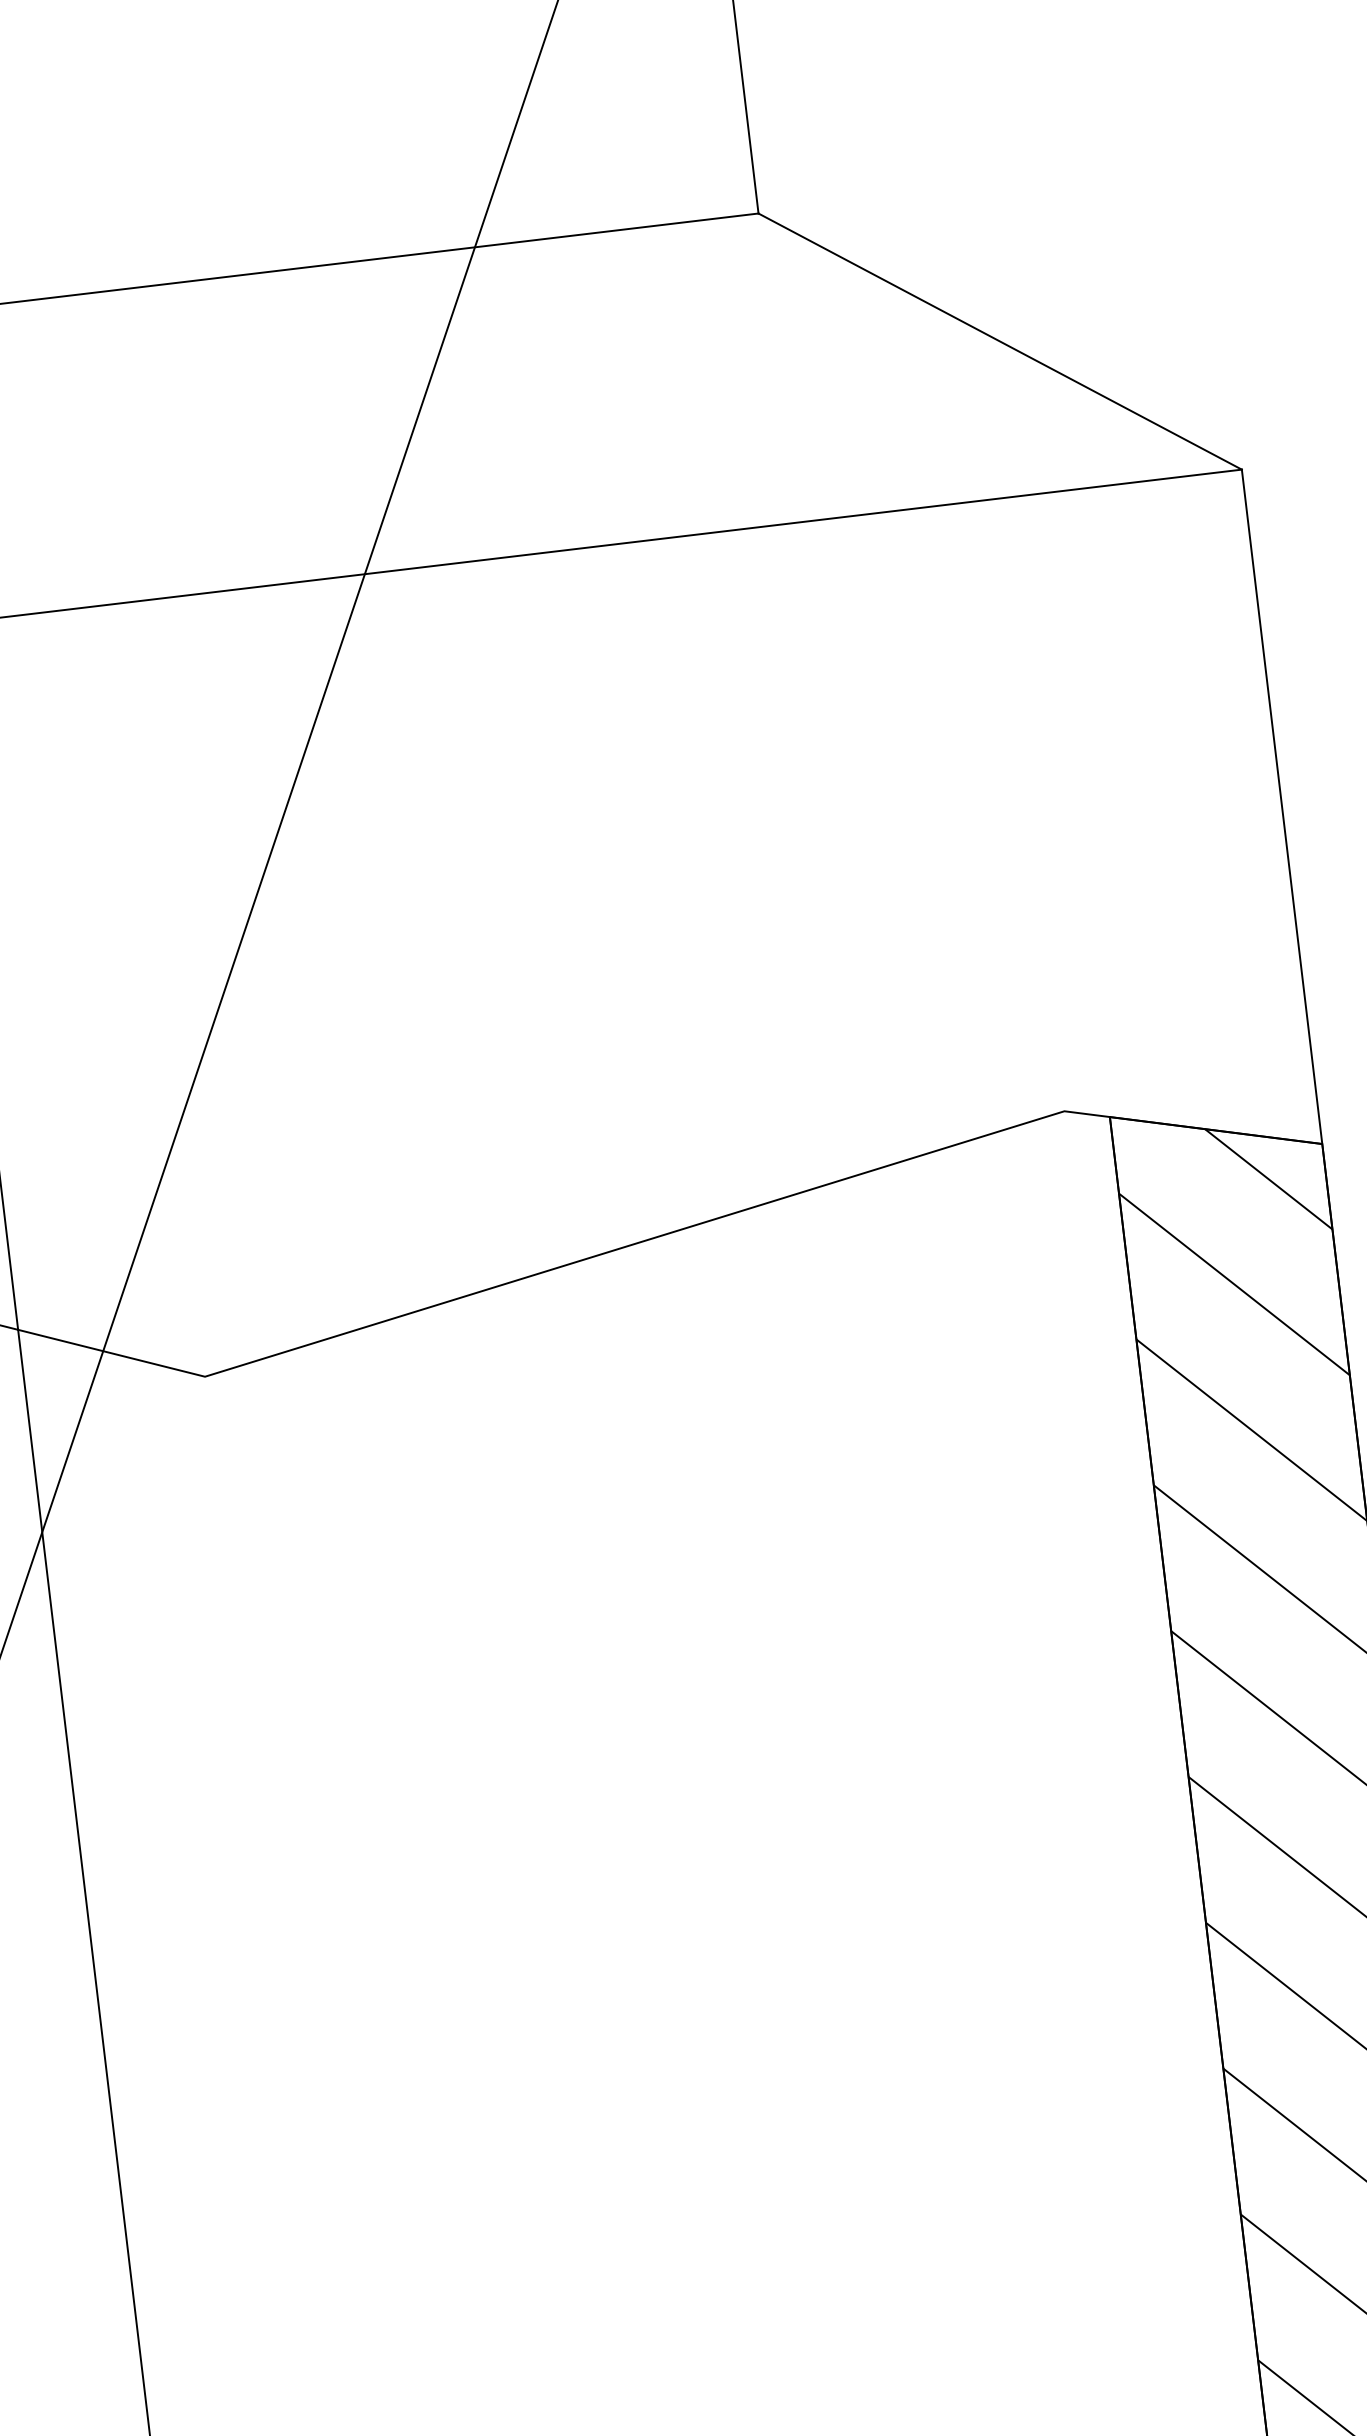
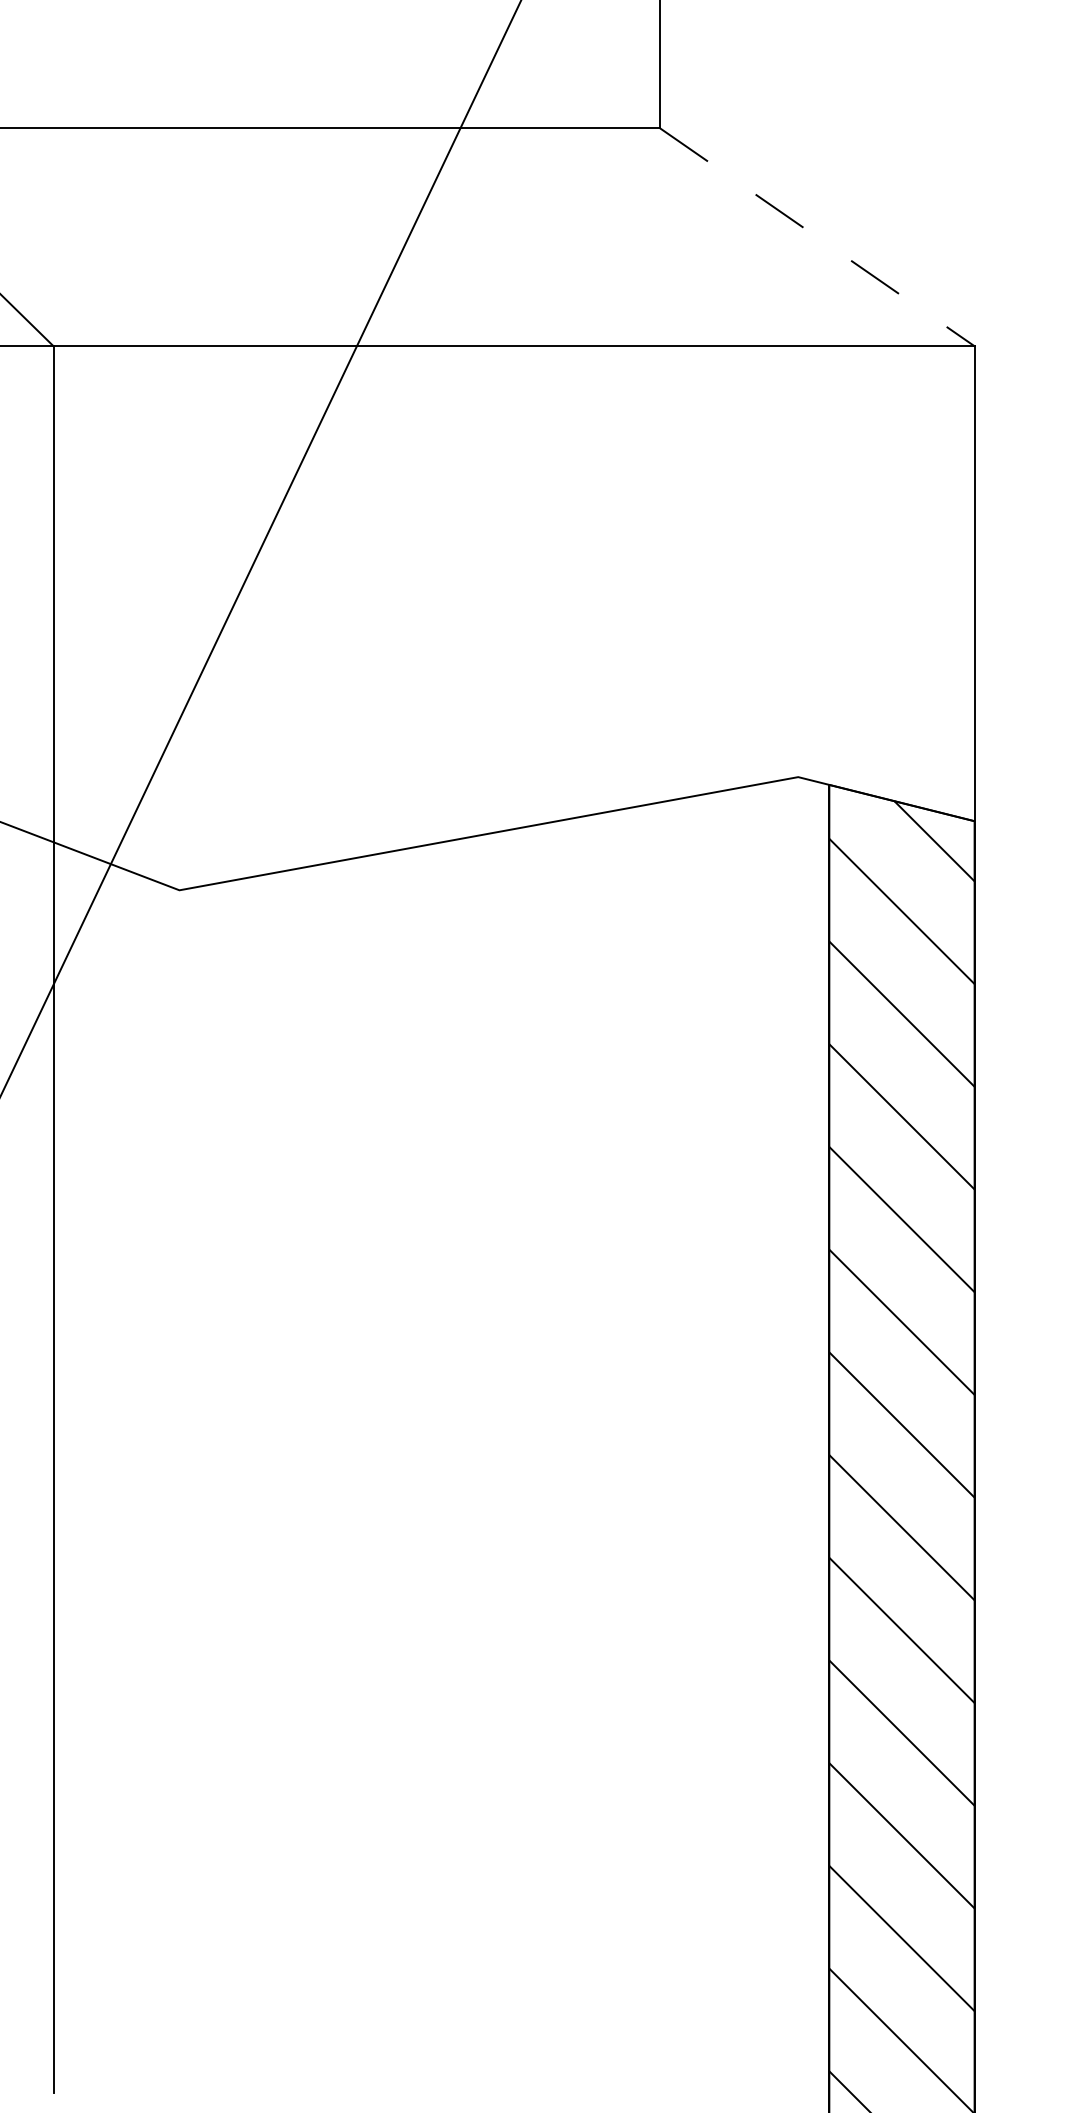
line: (1000, 341) -> (817, 237), solid -> dashed

